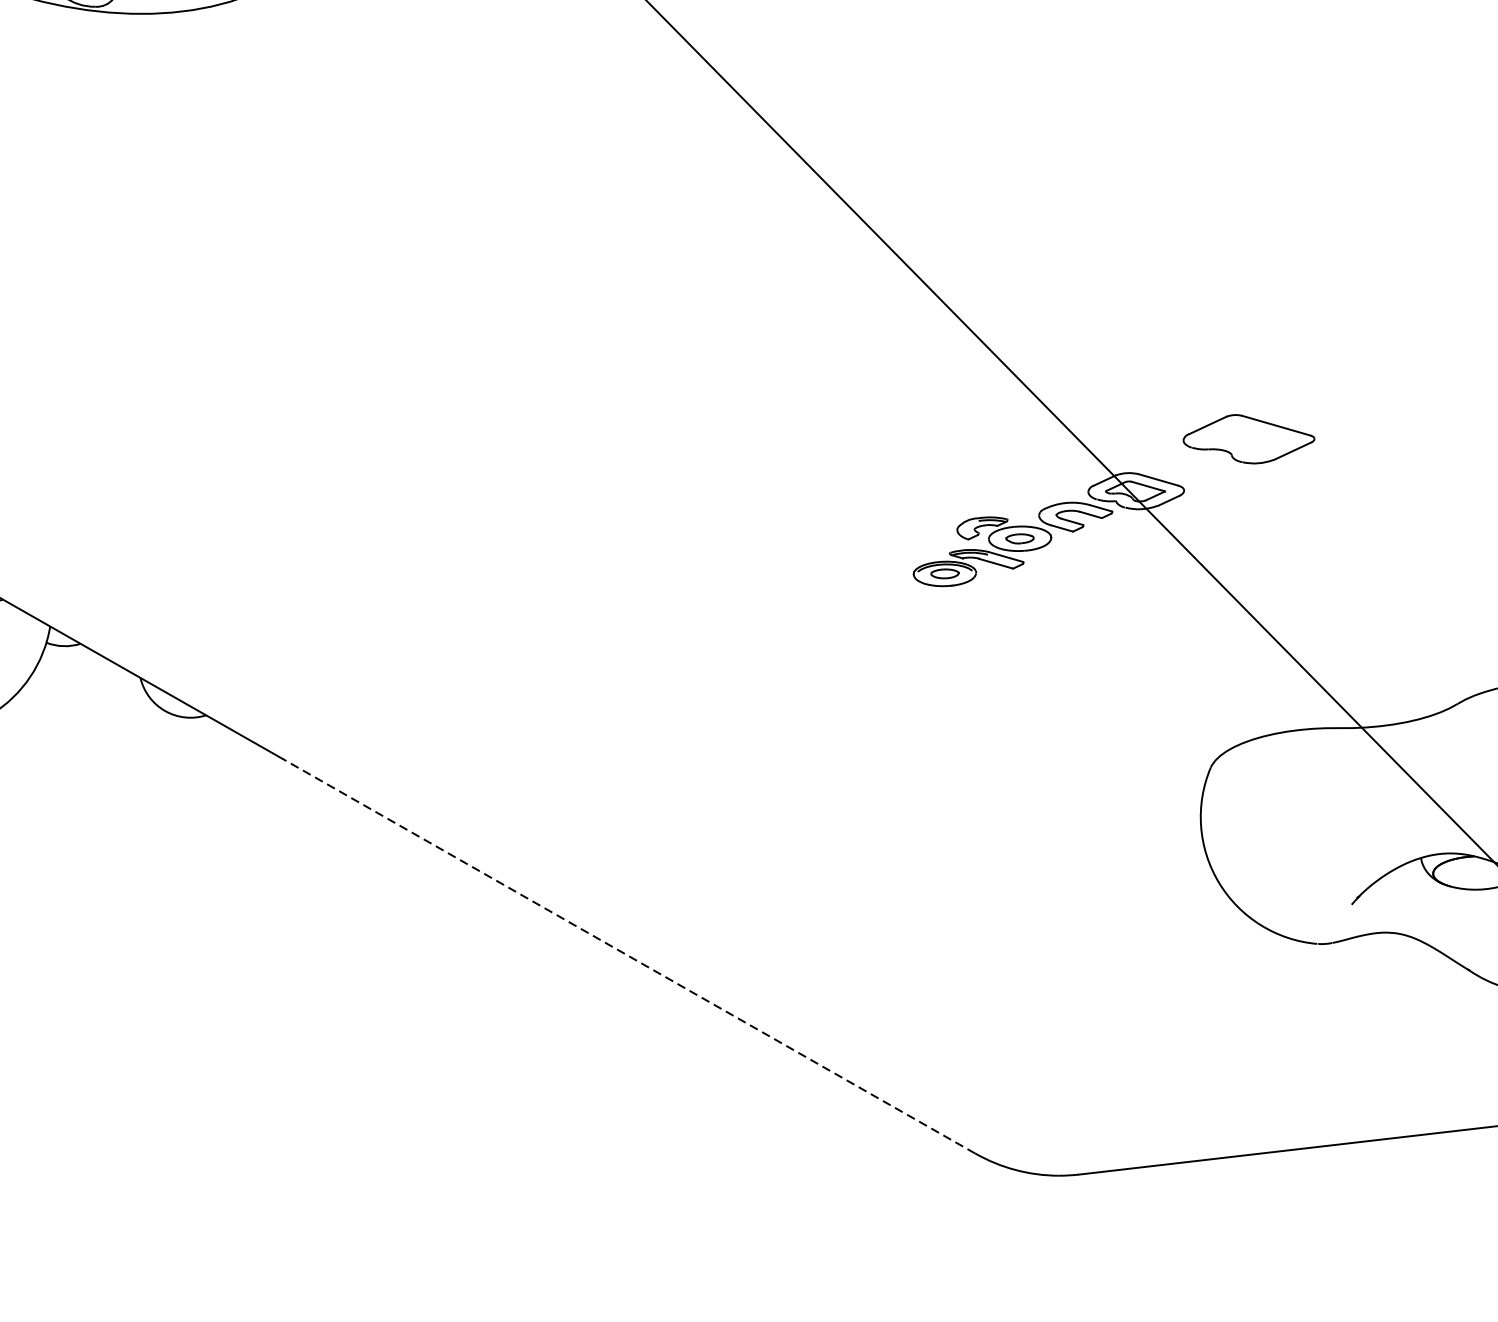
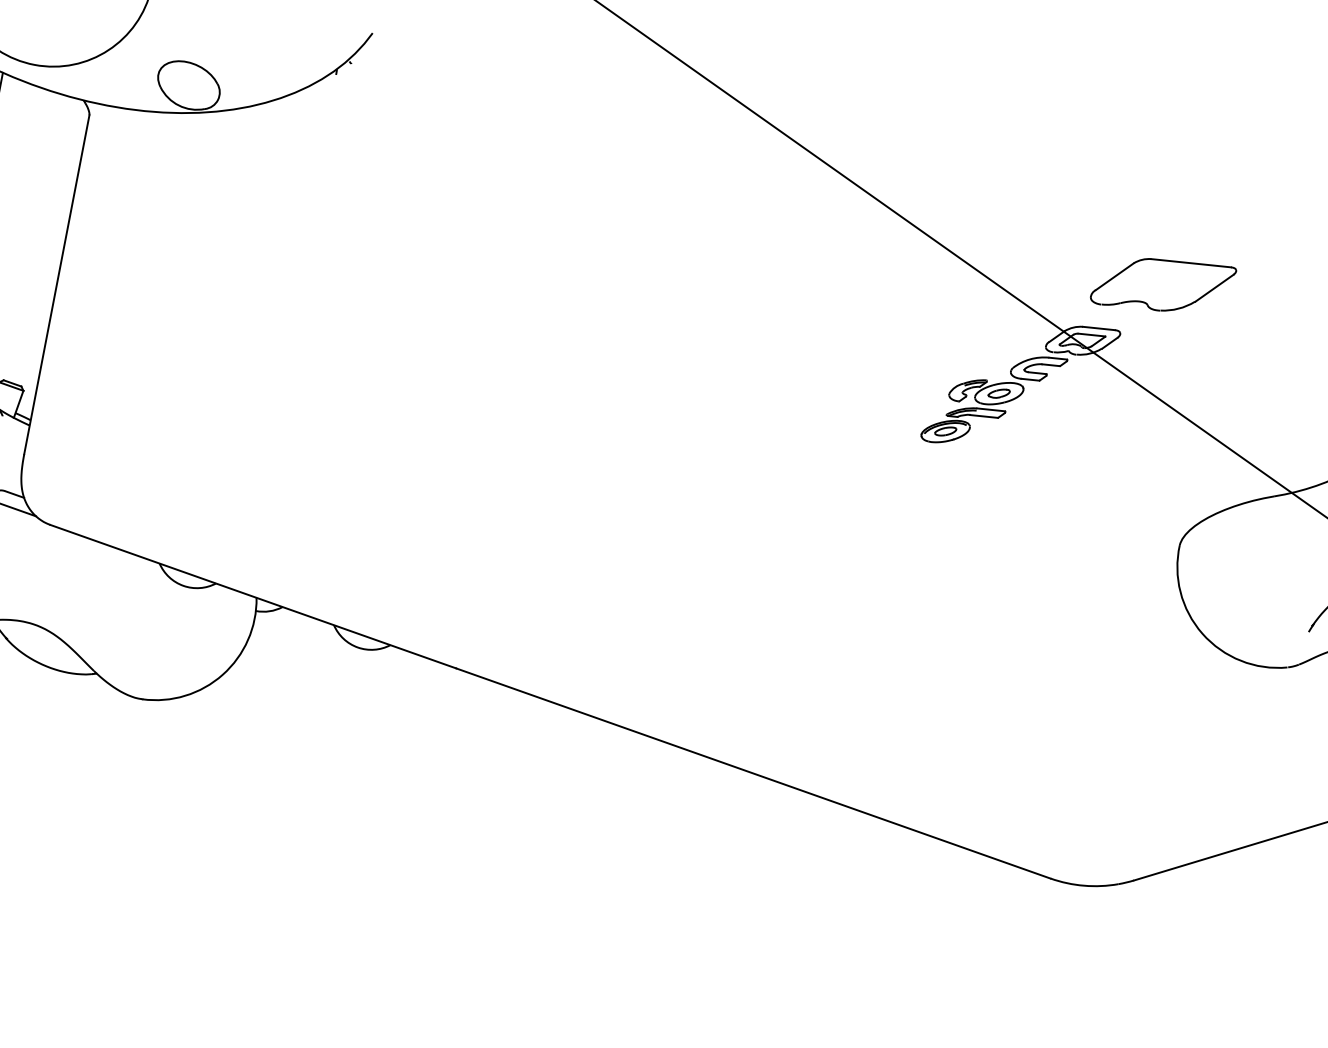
part: (1248, 439) -> (1163, 284), size x1.43
line: (627, 956) -> (752, 773), dashed -> solid

